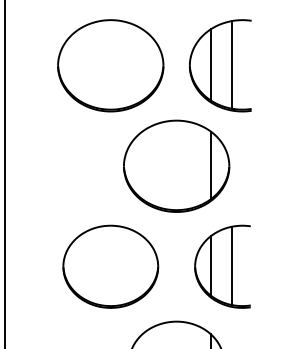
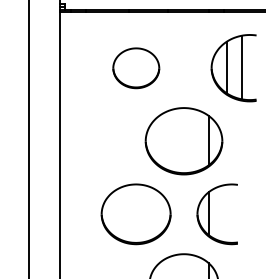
part: (111, 66) -> (136, 68), size x0.6
part: (219, 66) -> (233, 68), moved
line: (232, 265) -> (224, 213), removed

